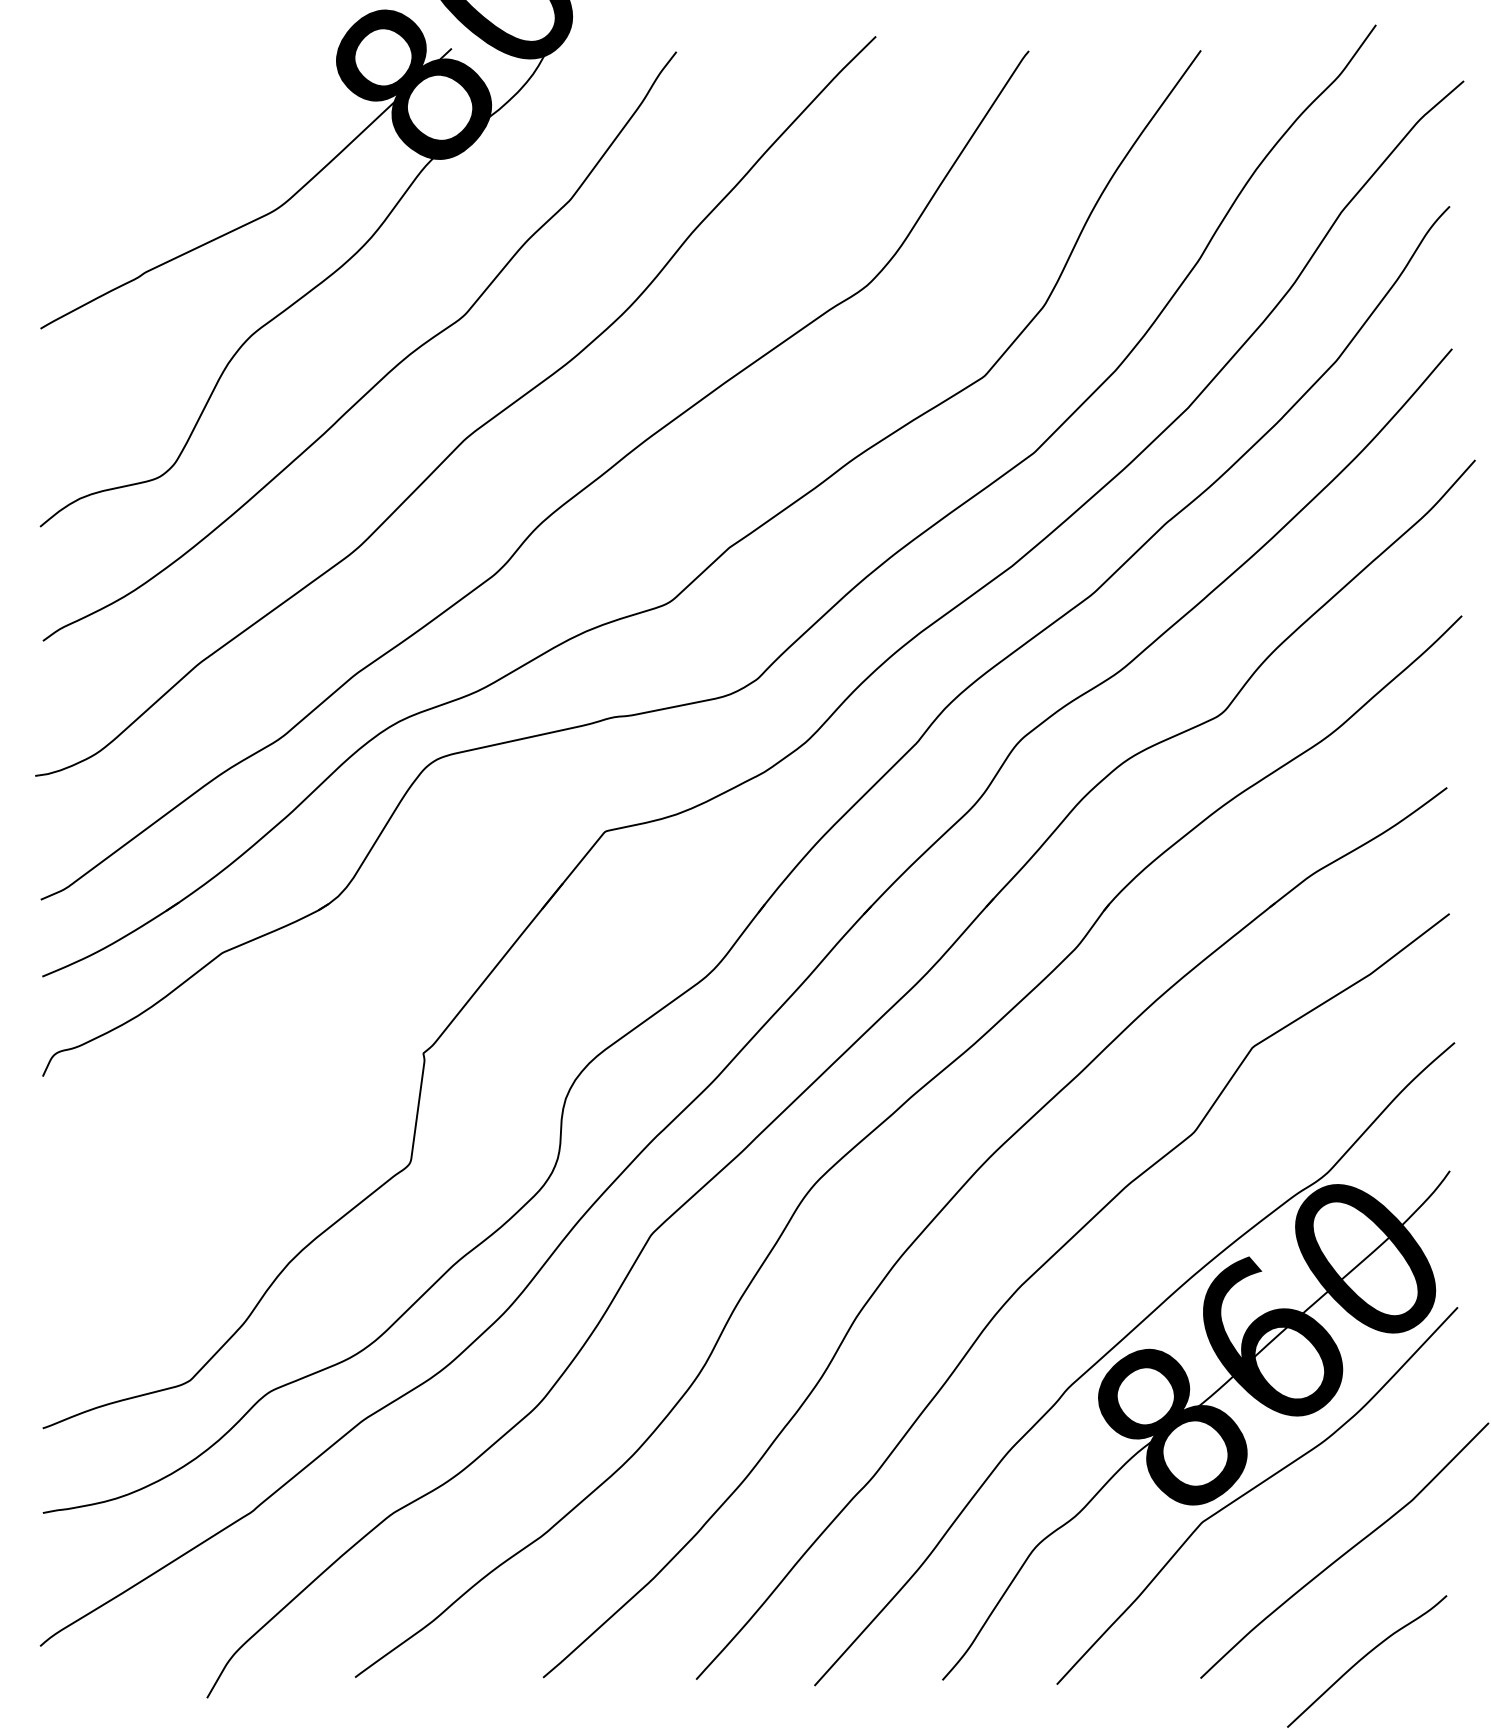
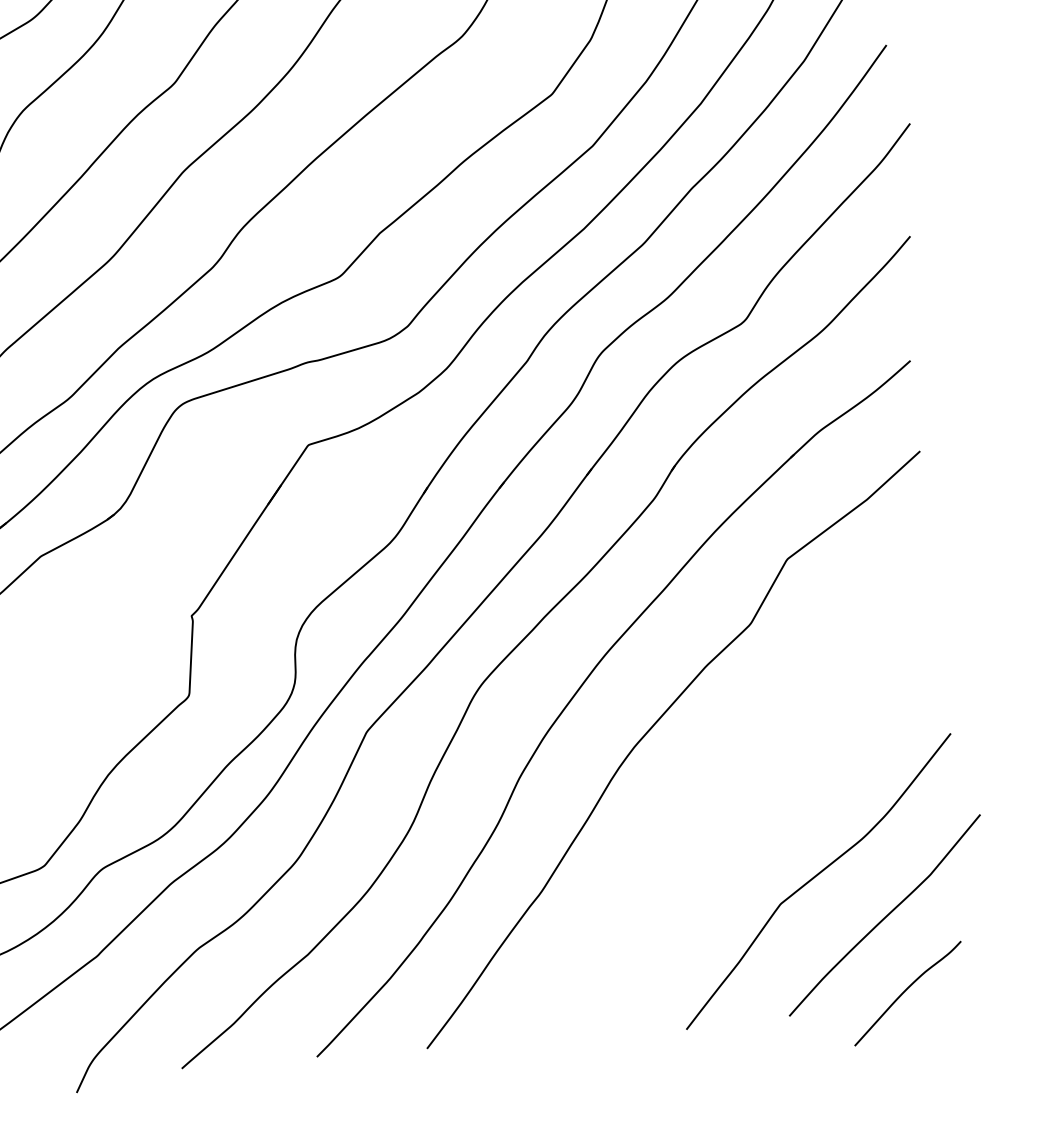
part: (1134, 1364) -> (722, 794), removed

